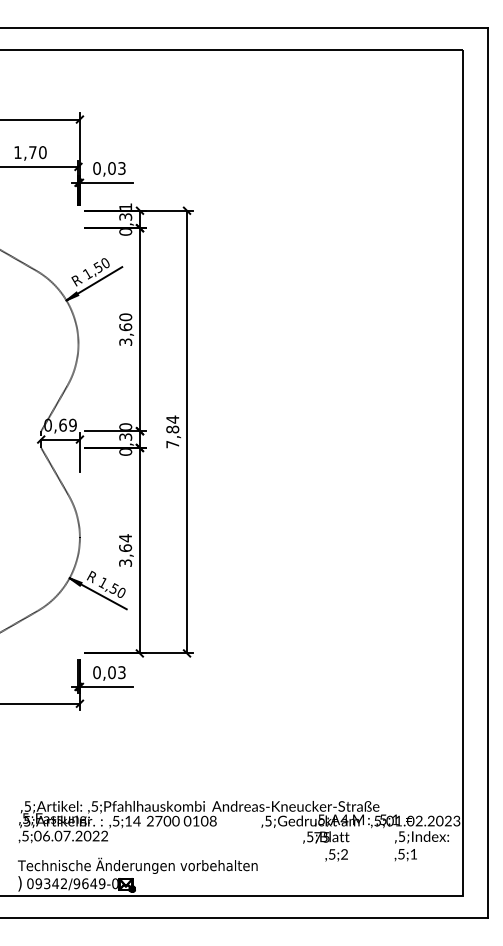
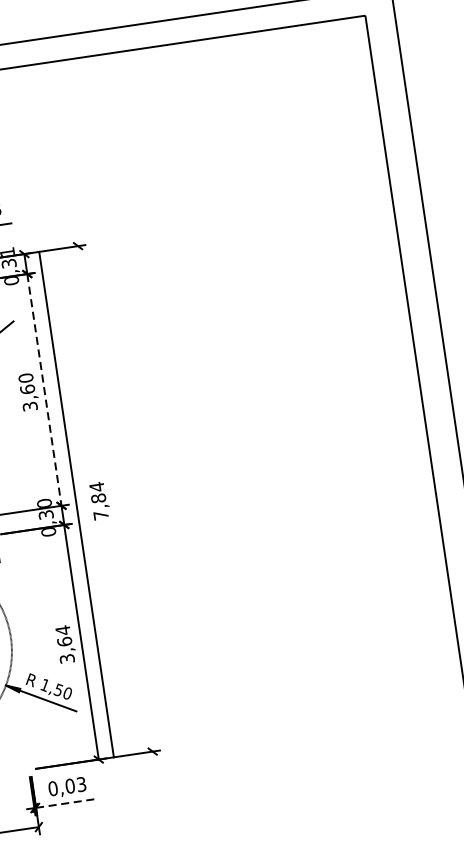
line: (140, 330) -> (45, 390), solid -> dashed
line: (187, 431) -> (76, 503), moved
line: (106, 686) -> (66, 802), solid -> dashed

